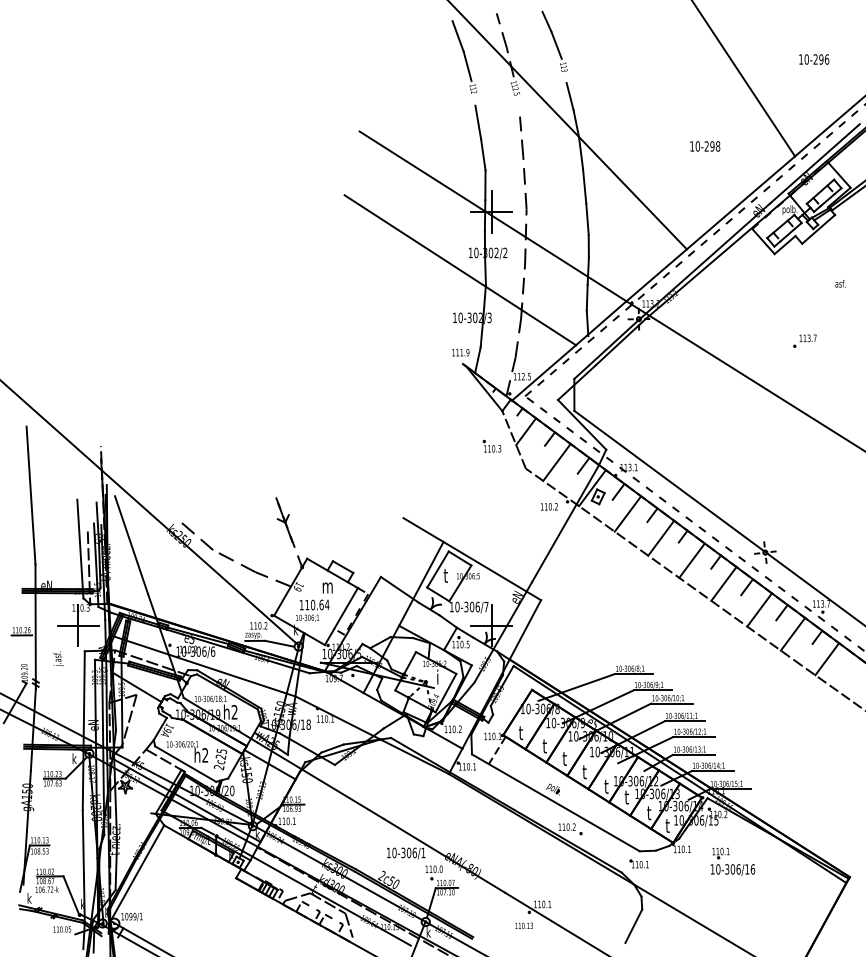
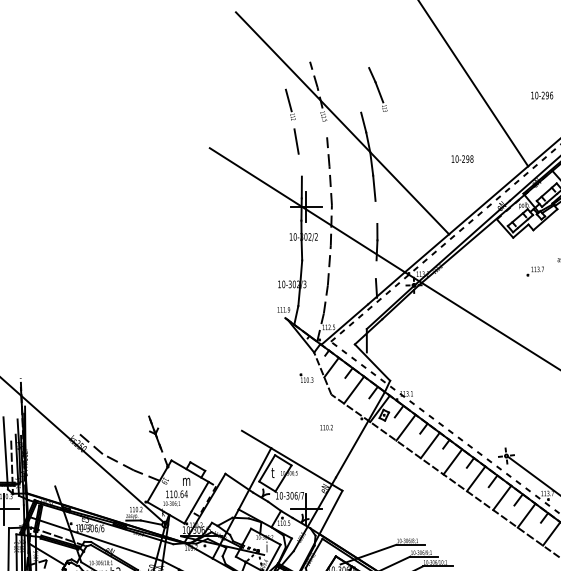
line: (457, 36) -> (281, 78), removed
part: (554, 40) -> (377, 88), moved
line: (483, 154) -> (300, 164), removed
line: (587, 219) -> (376, 212), removed
line: (460, 270) -> (283, 249), removed
line: (586, 297) -> (375, 269), removed
part: (804, 340) -> (535, 270), moved
line: (670, 481) -> (437, 404), removed
text: (549, 506) -> (326, 427), moved
line: (131, 545) -> (43, 450), removed

